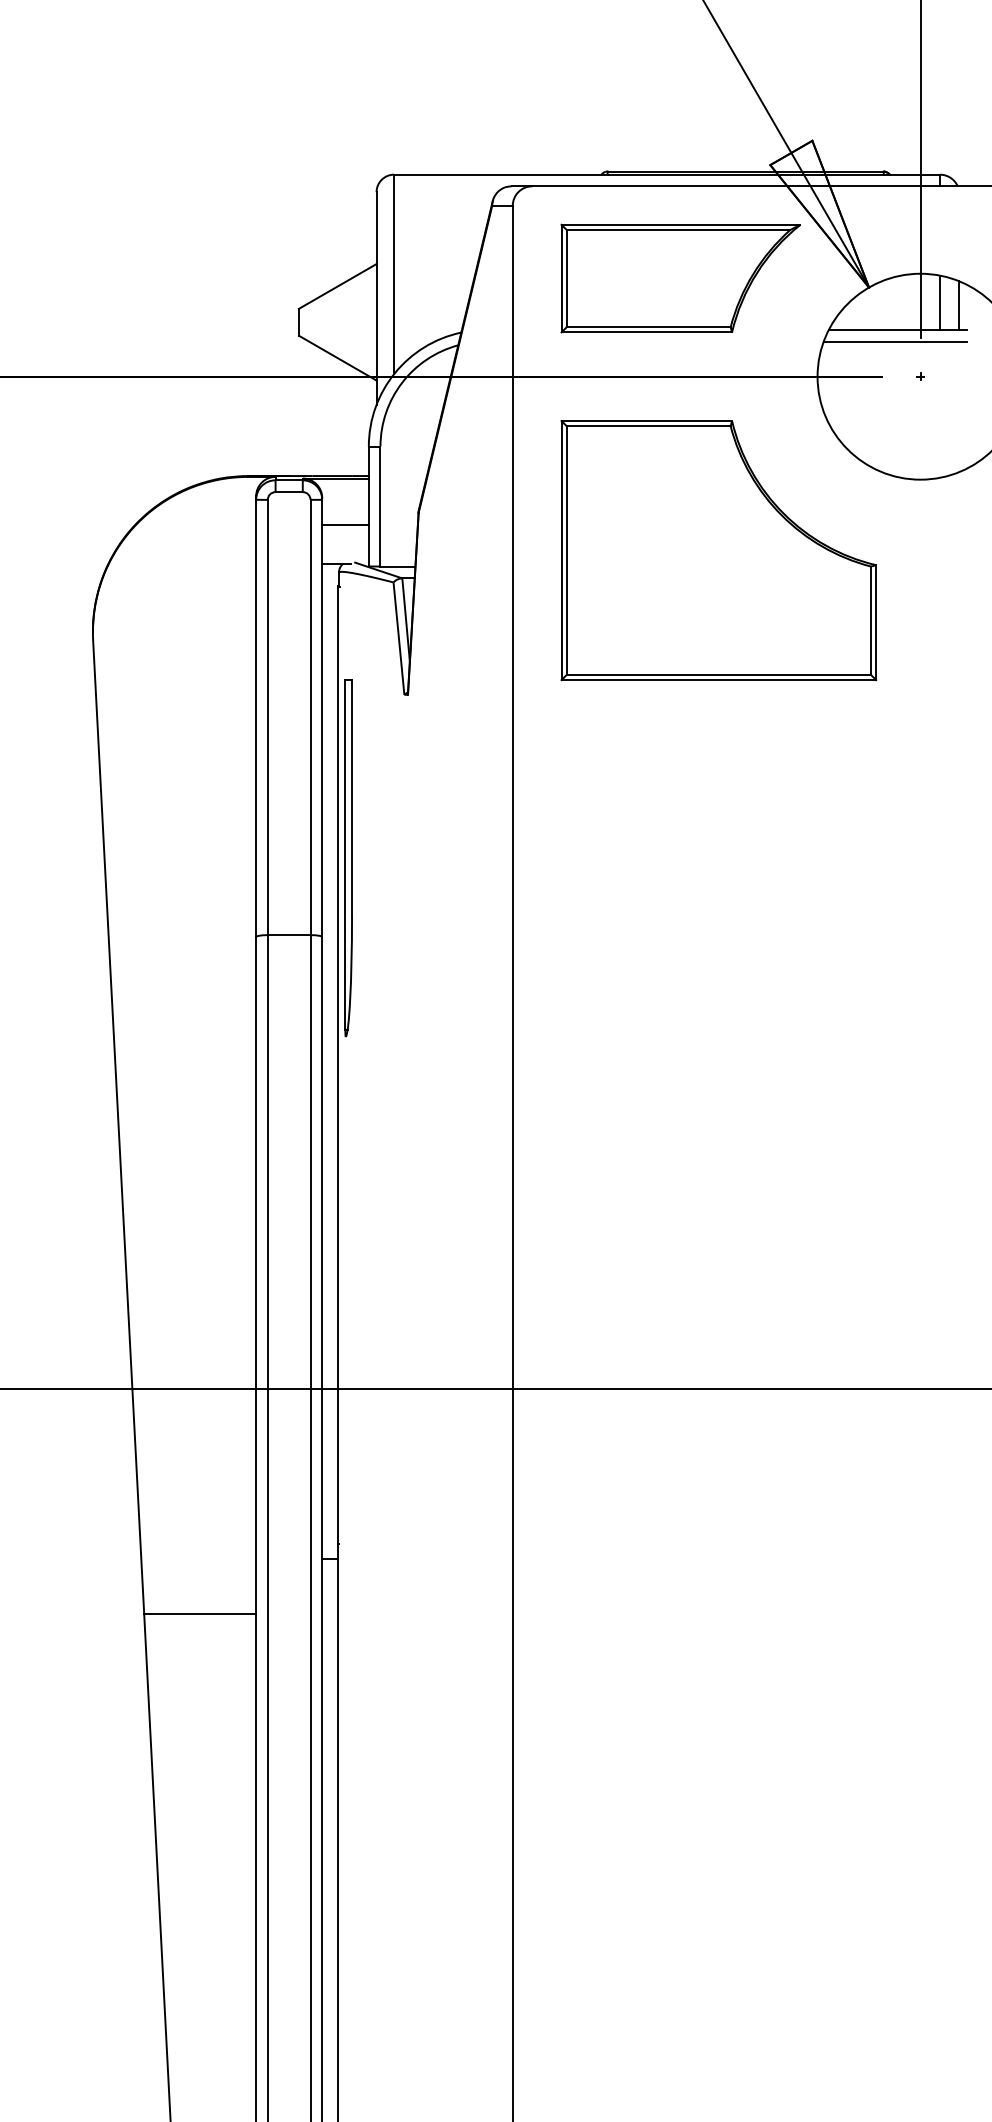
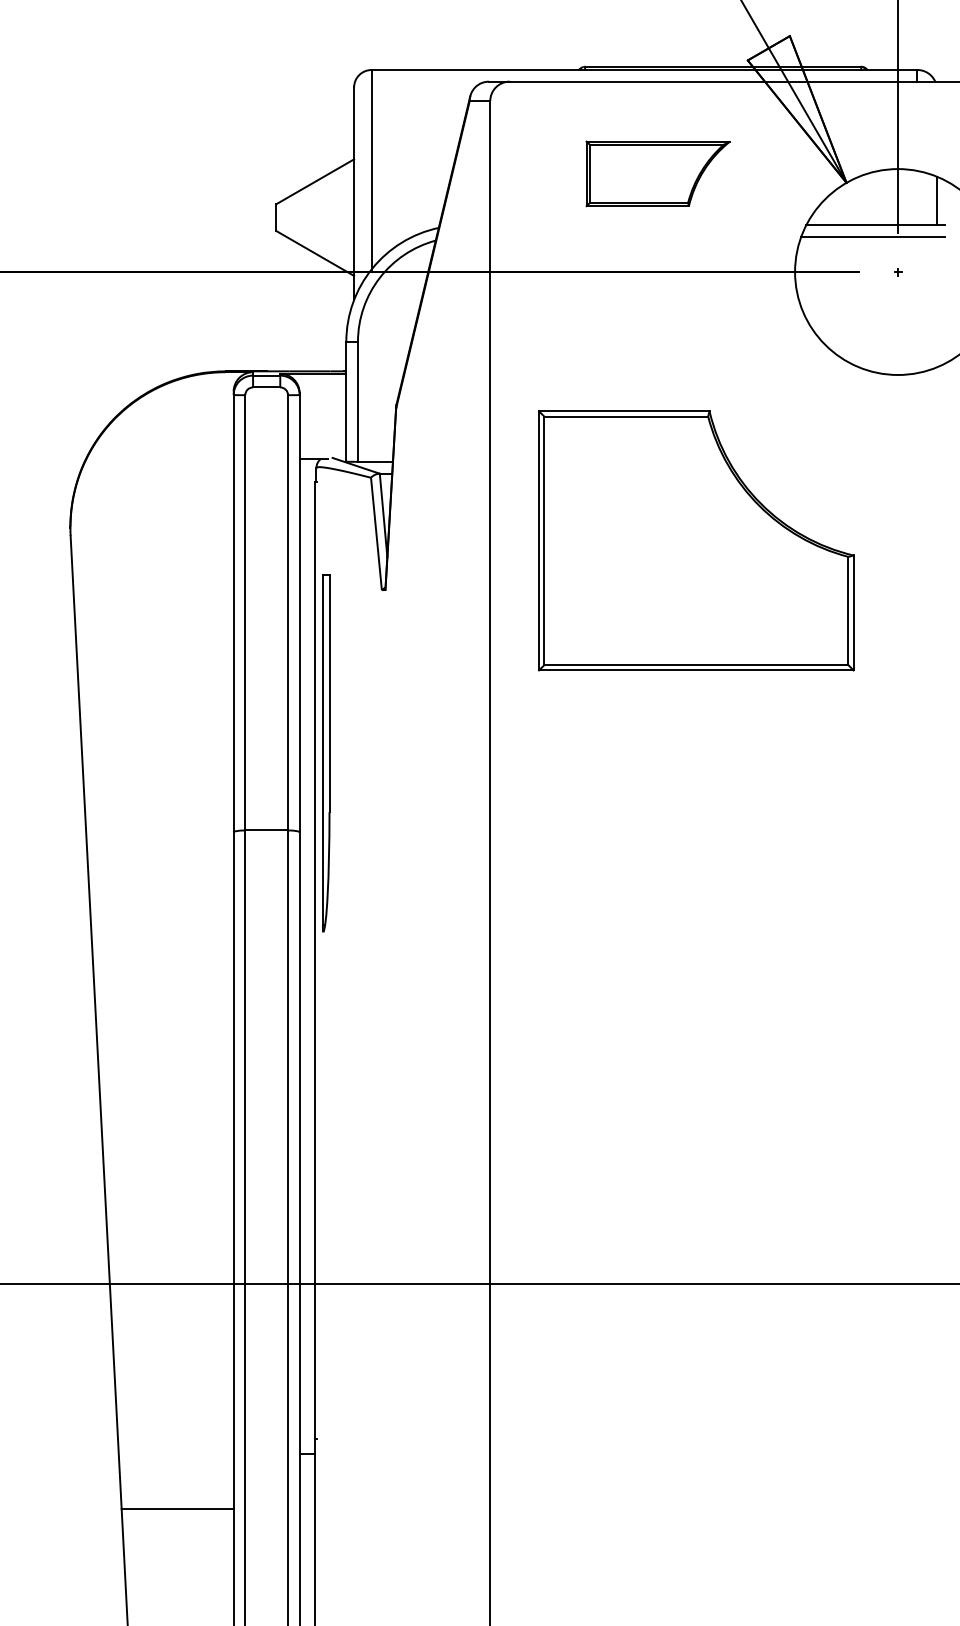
part: (680, 278) -> (657, 173), size x0.6
line: (939, 302) -> (916, 197), removed
line: (345, 525) -> (322, 420), removed
part: (718, 550) -> (695, 540), moved

